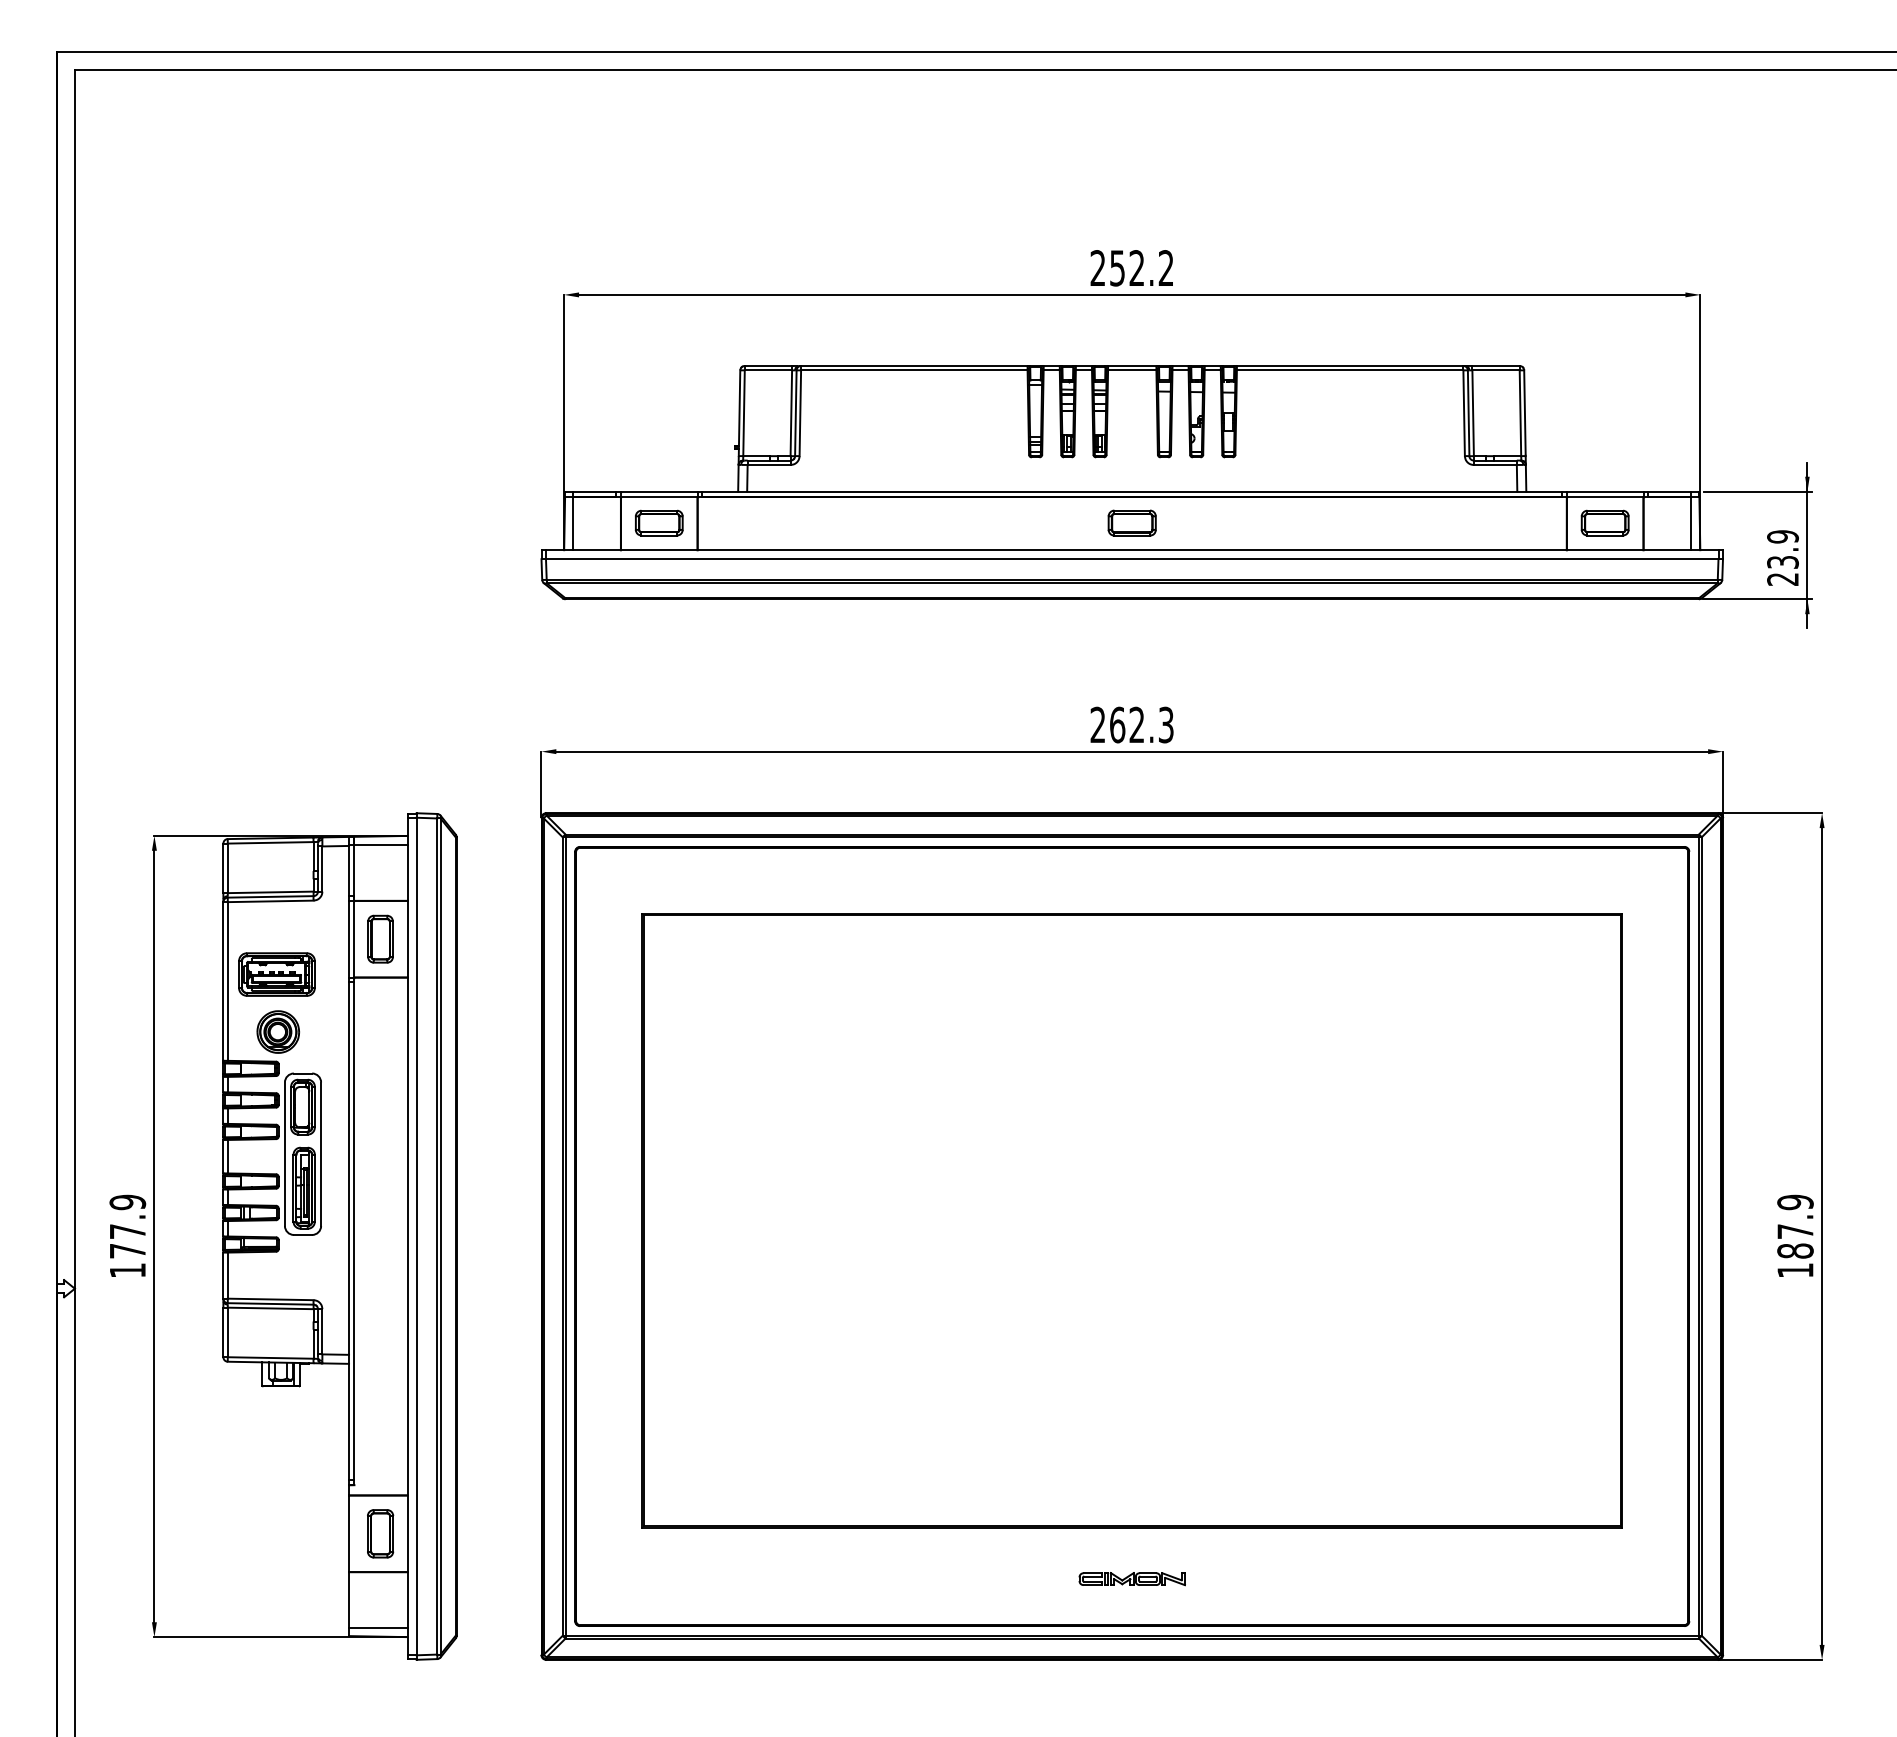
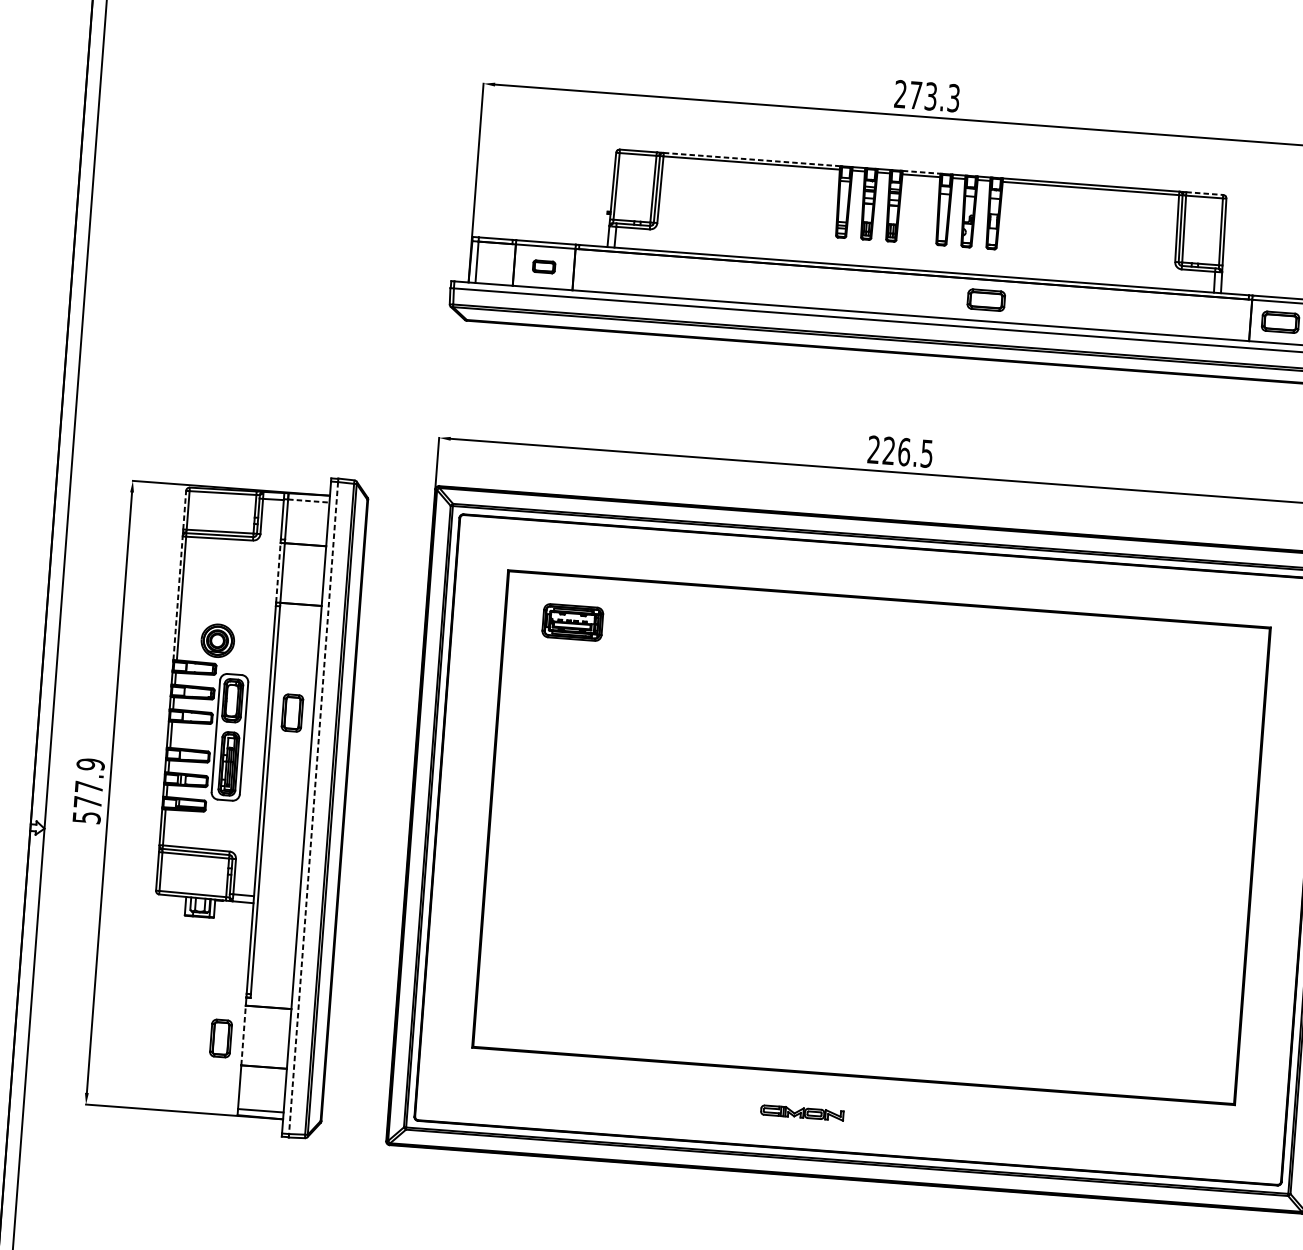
text: (1141, 268) -> (934, 96), 252.2 -> 273.3
line: (914, 365) -> (752, 159), solid -> dashed
line: (1132, 365) -> (921, 171), solid -> dashed
line: (1496, 365) -> (1205, 193), solid -> dashed
part: (658, 522) -> (543, 266), size x0.6
part: (1131, 522) -> (985, 299), moved
text: (1141, 724) -> (907, 451), 262.3 -> 226.5
line: (381, 844) -> (309, 500), solid -> dashed
line: (223, 868) -> (184, 510), solid -> dashed
line: (349, 938) -> (278, 572), solid -> dashed
part: (380, 938) -> (292, 712), moved
part: (276, 974) -> (572, 622), moved
line: (223, 980) -> (178, 597), solid -> dashed
line: (416, 1236) -> (313, 808), solid -> dashed
text: (128, 1270) -> (87, 817), 177.9 -> 577.9
line: (349, 1533) -> (243, 1035), solid -> dashed
part: (380, 1533) -> (221, 1038), moved
part: (1131, 1579) -> (801, 1113), moved

